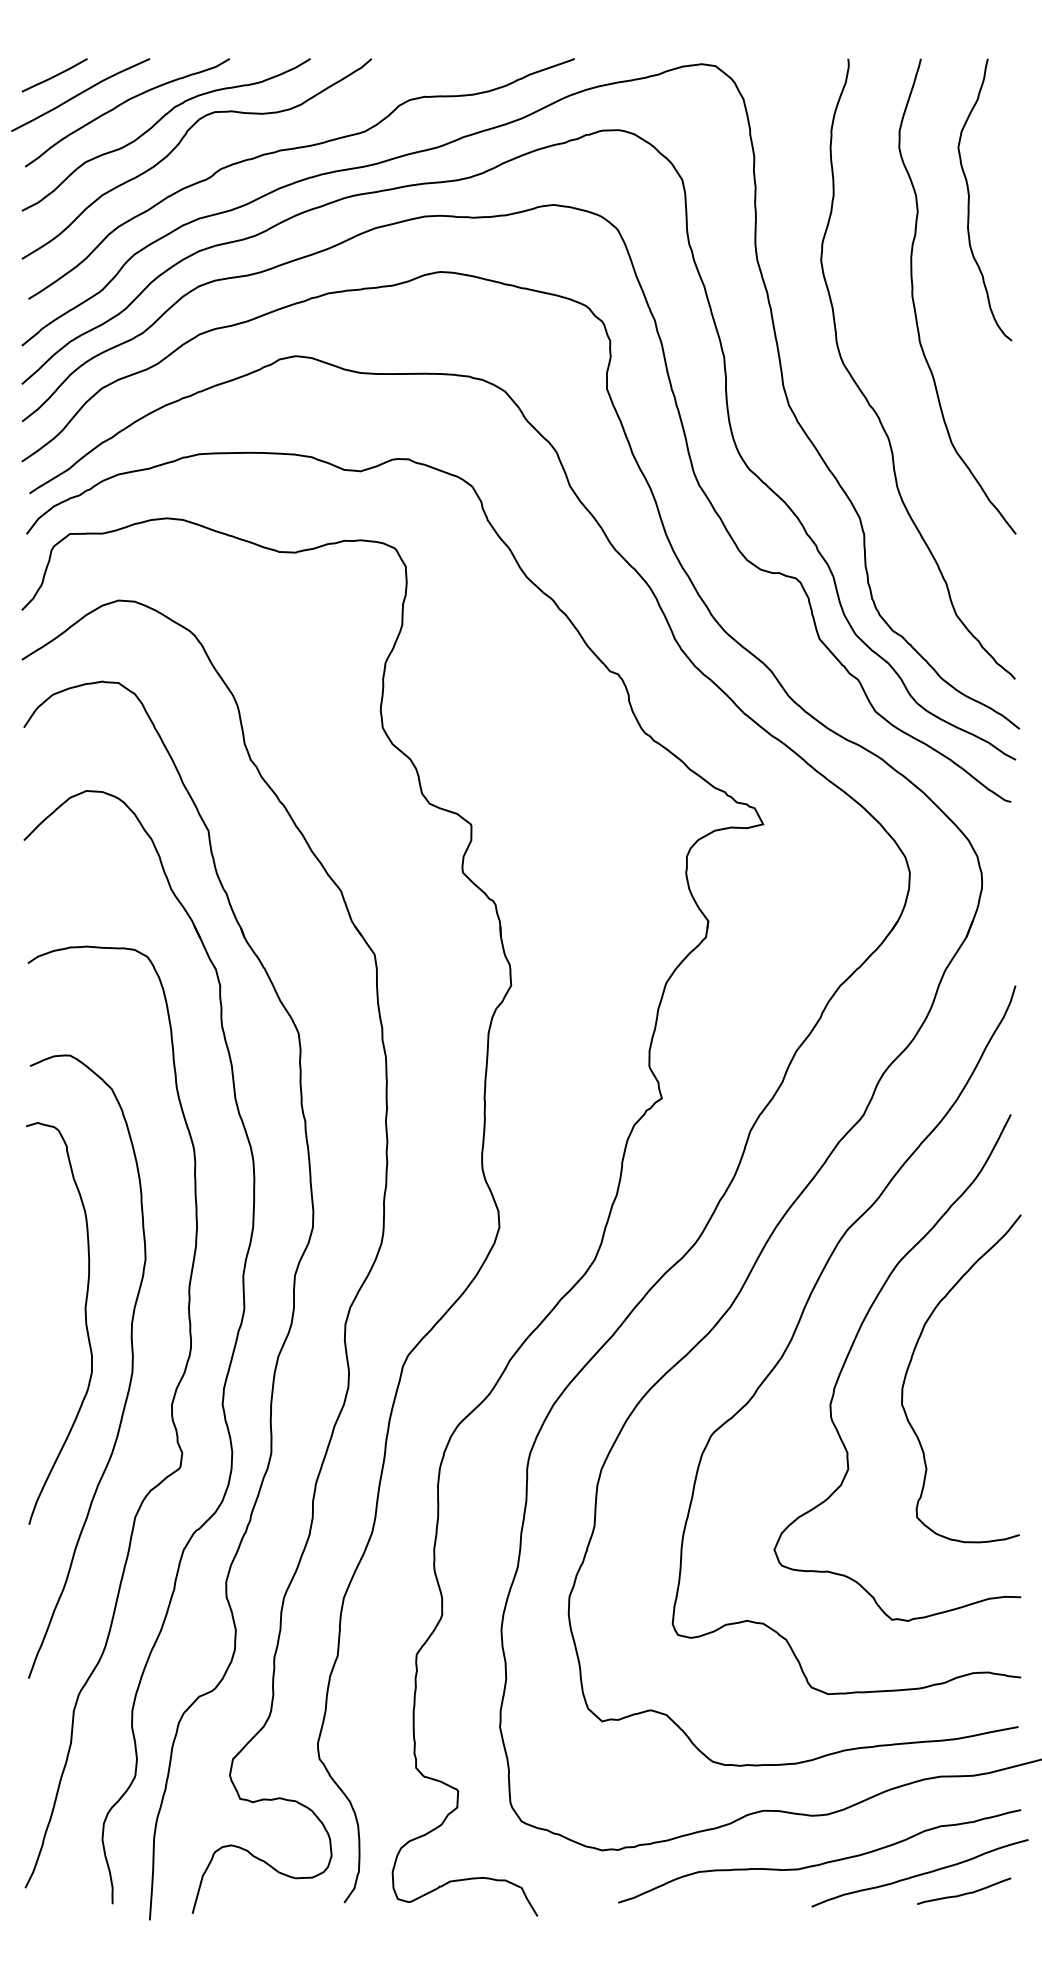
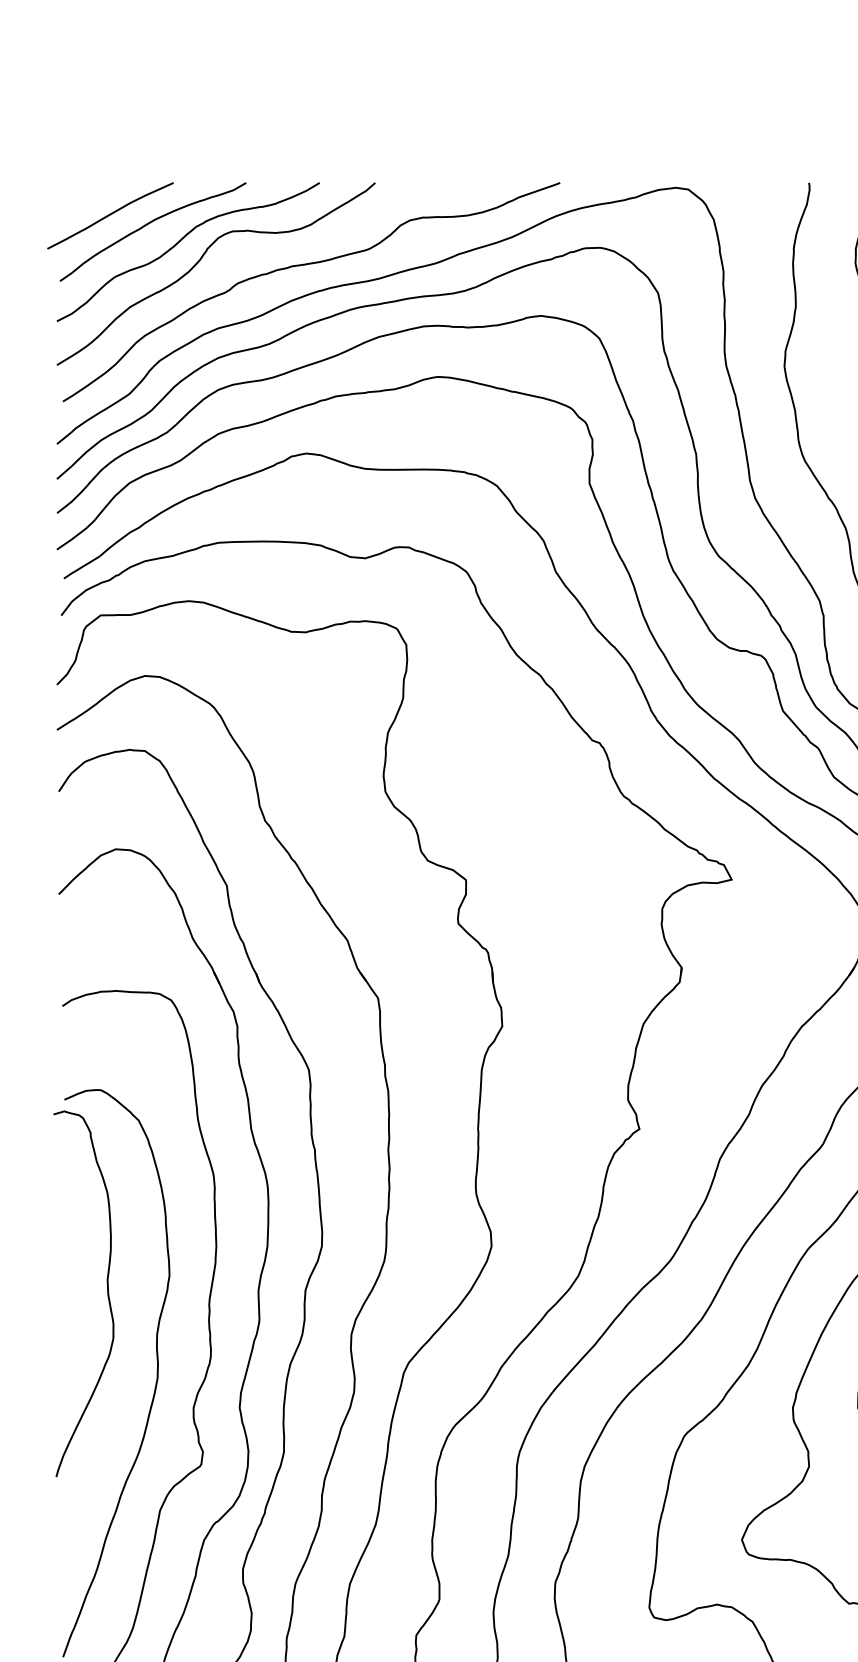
line: (54, 75) -> (86, 198), removed
curve: (85, 1323) -> (107, 1293), moved

